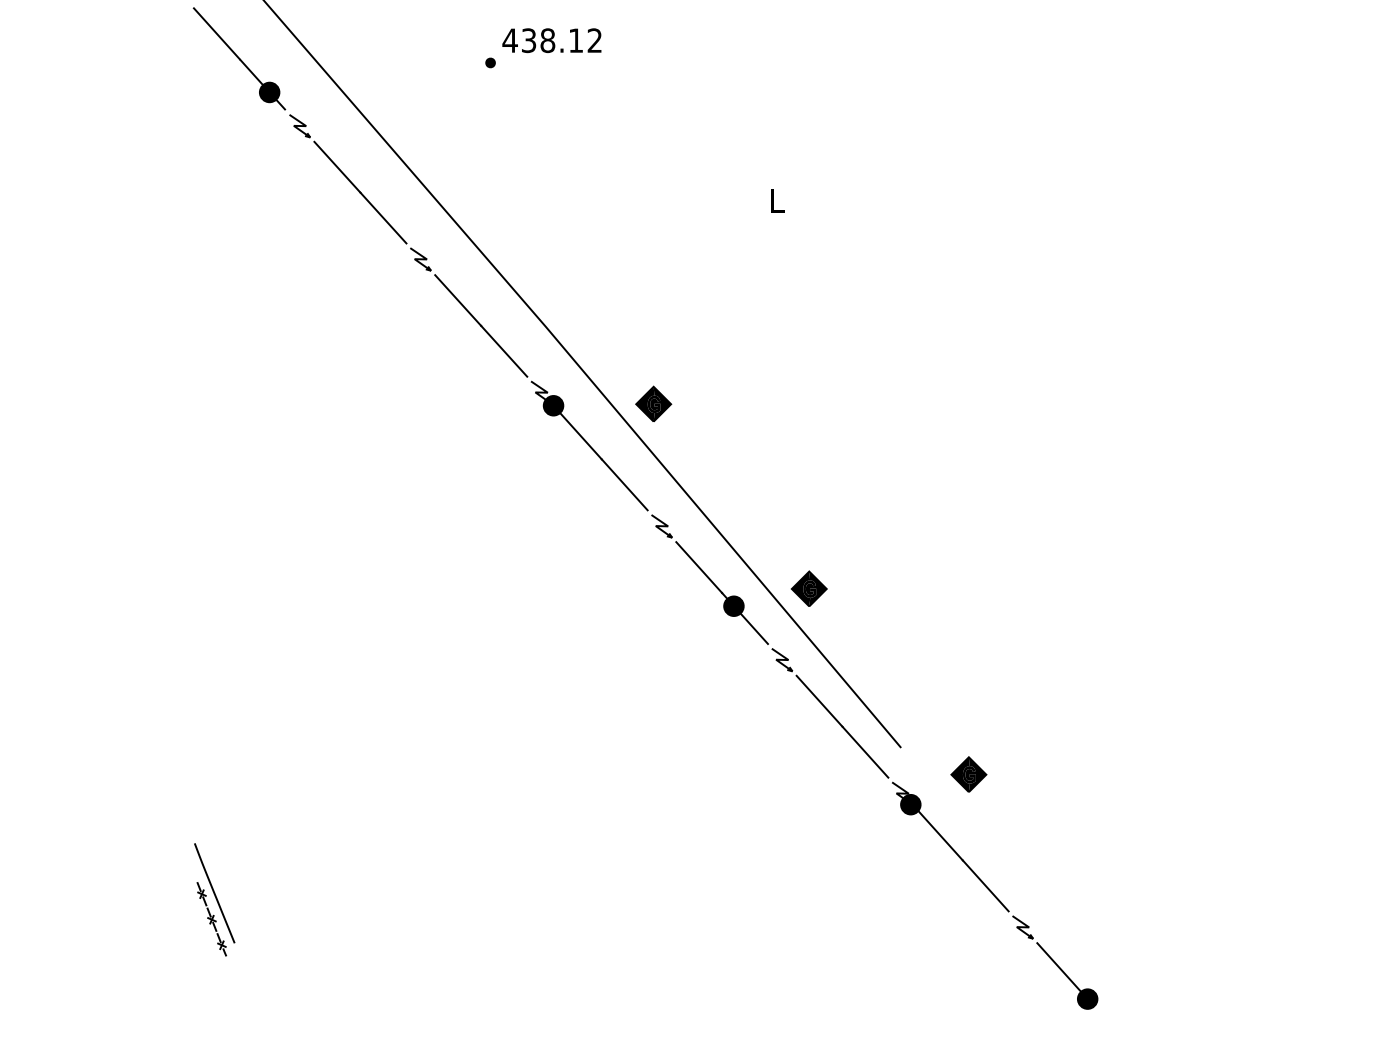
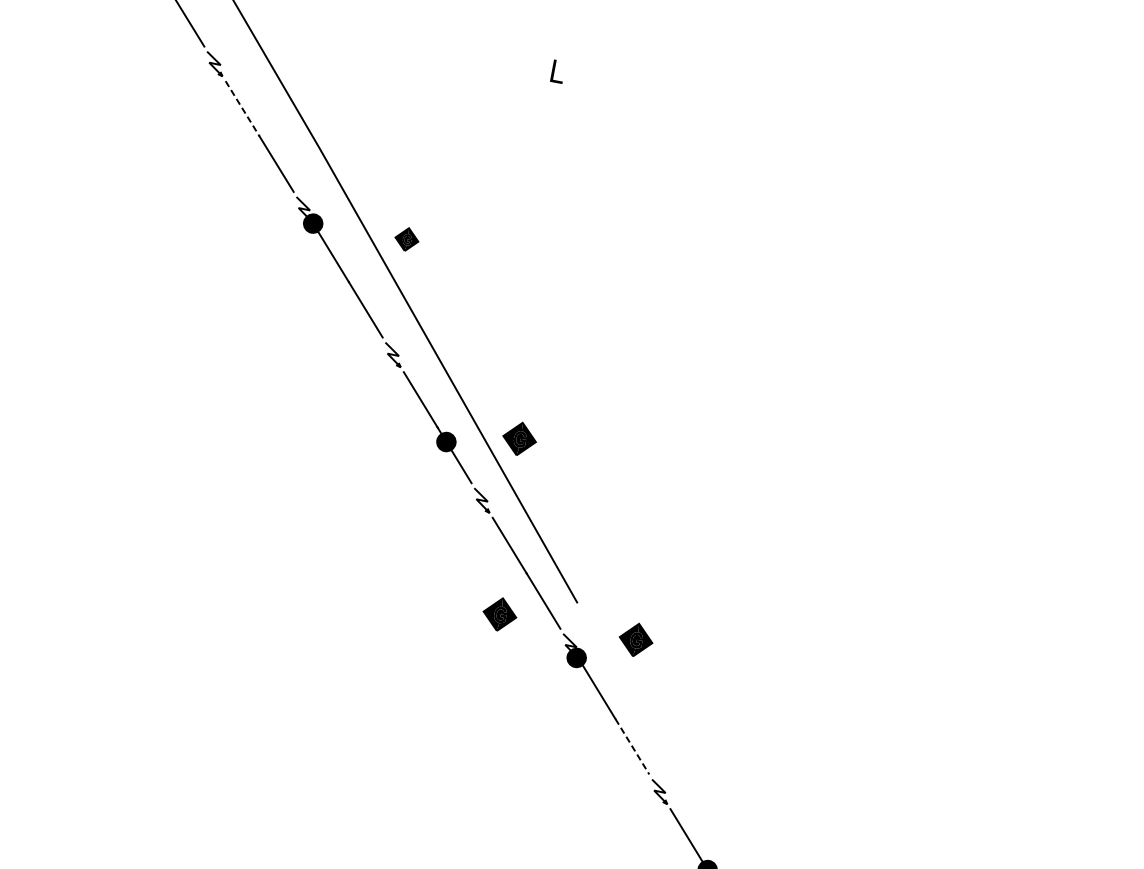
line: (458, 300) -> (242, 108), solid -> dashed
part: (653, 403) -> (406, 238), size x0.7
part: (822, 774) -> (499, 614), added
line: (986, 886) -> (632, 747), solid -> dashed

